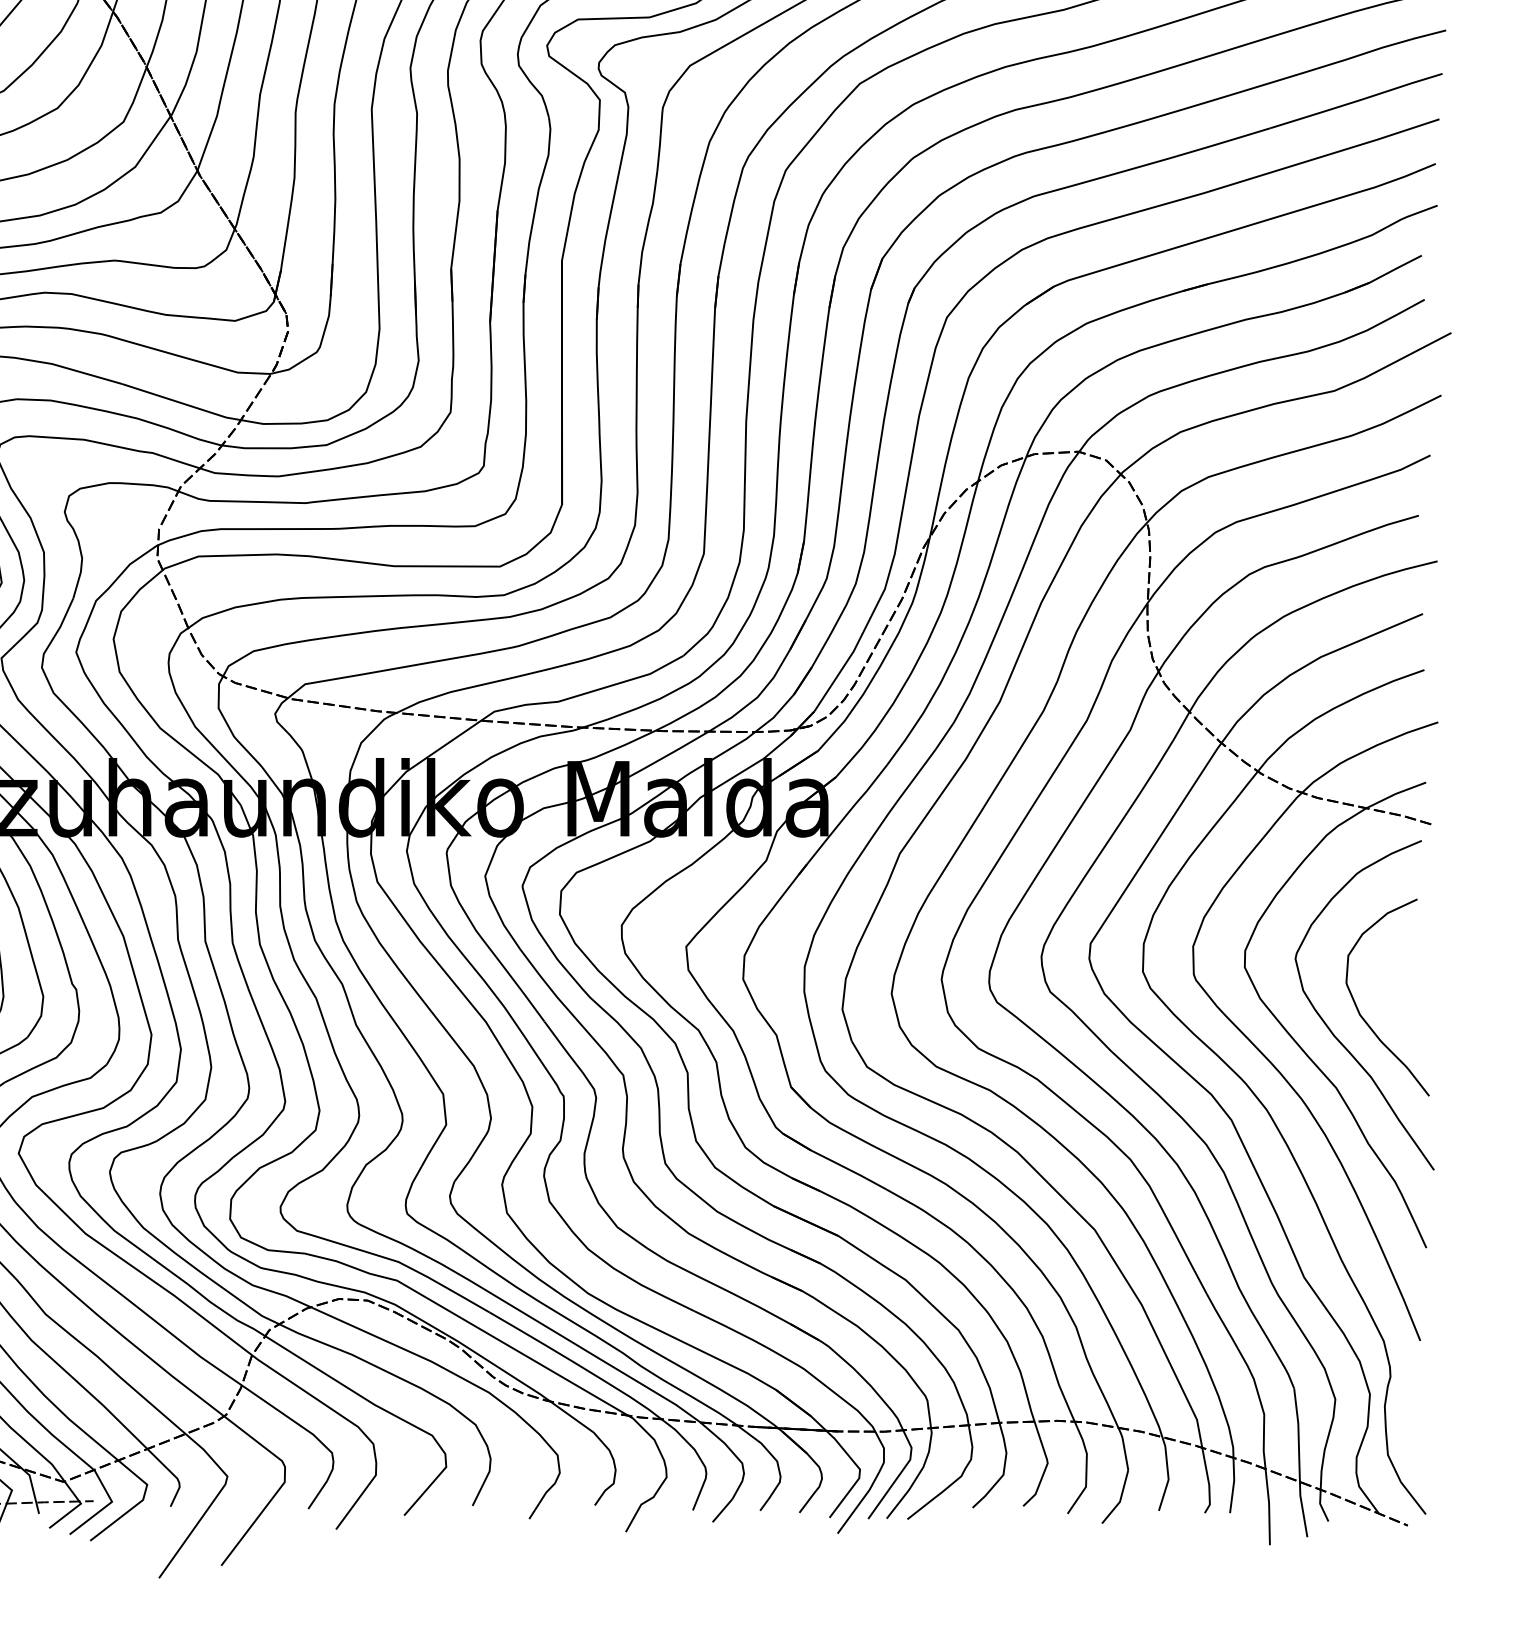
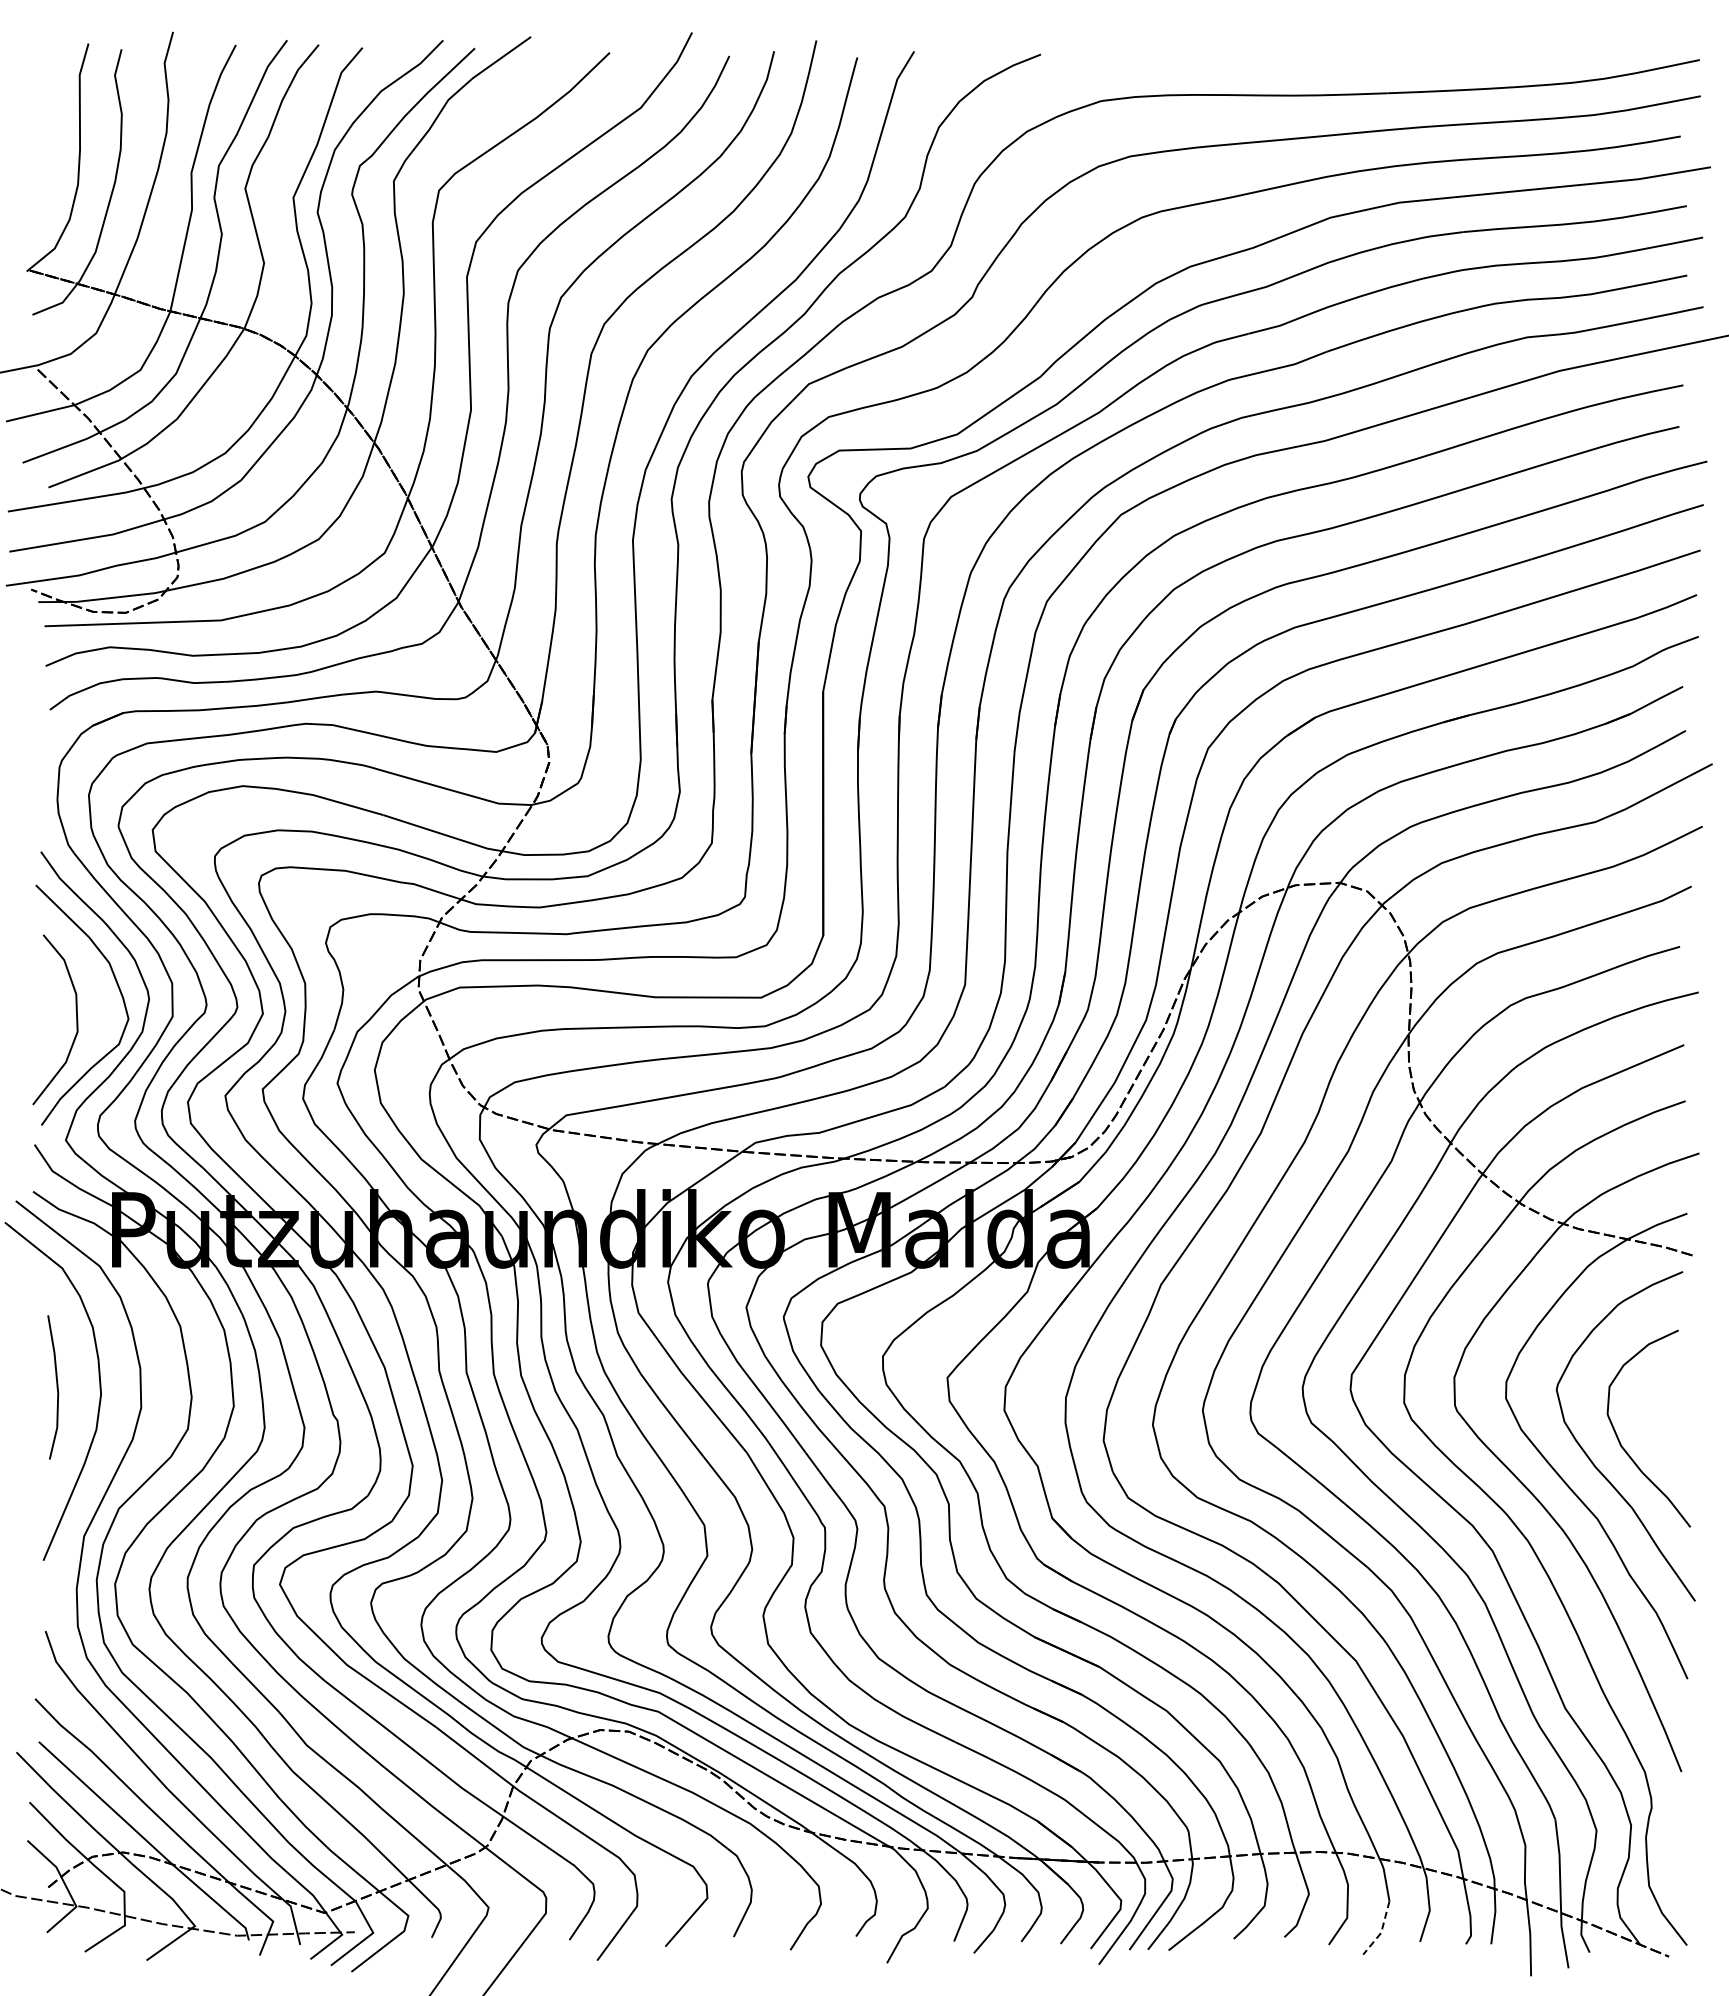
line: (1120, 1500) -> (1381, 1931), solid -> dashed

